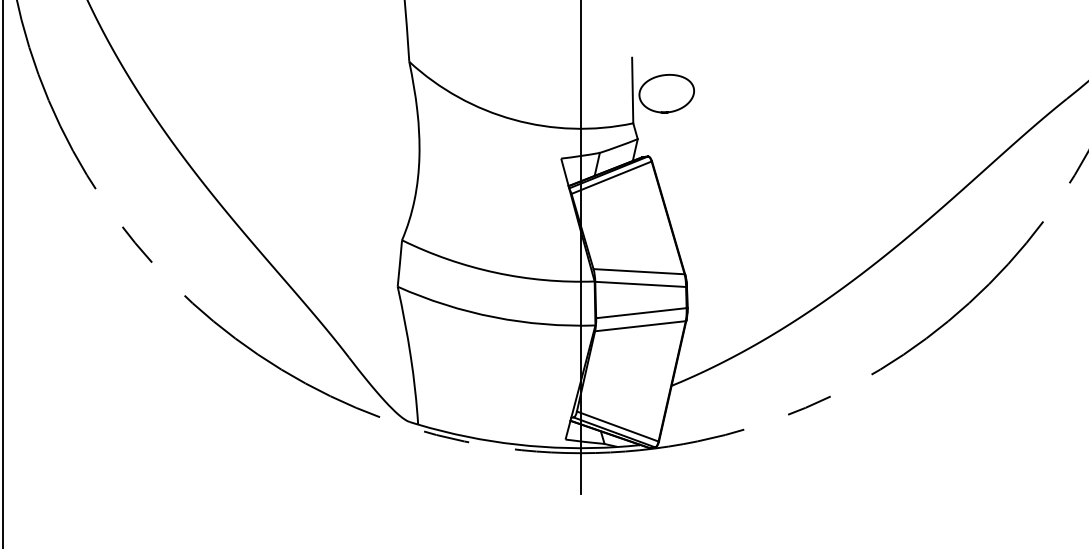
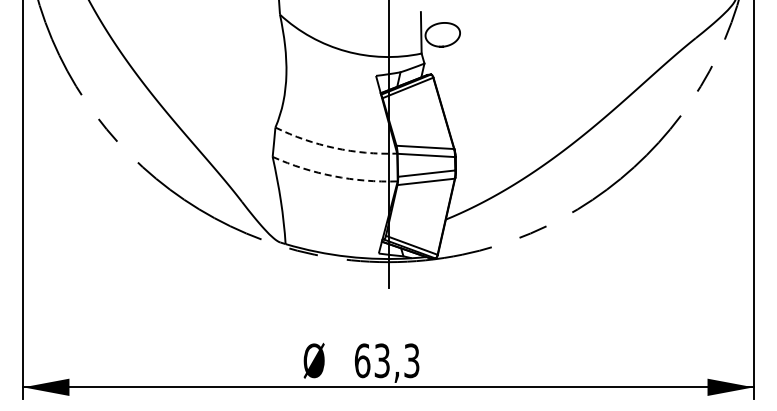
arc: (495, 273) -> (334, 148), solid -> dashed
arc: (493, 317) -> (333, 176), solid -> dashed

